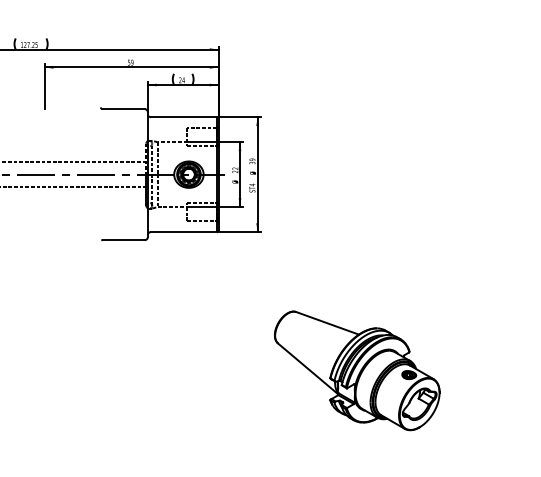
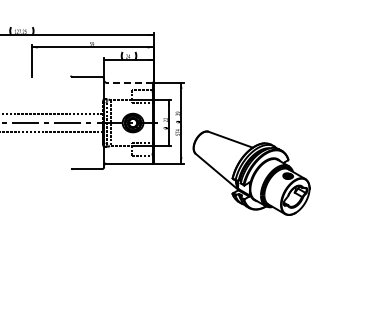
line: (183, 117) -> (129, 82), solid -> dashed
part: (357, 369) -> (251, 172), moved

